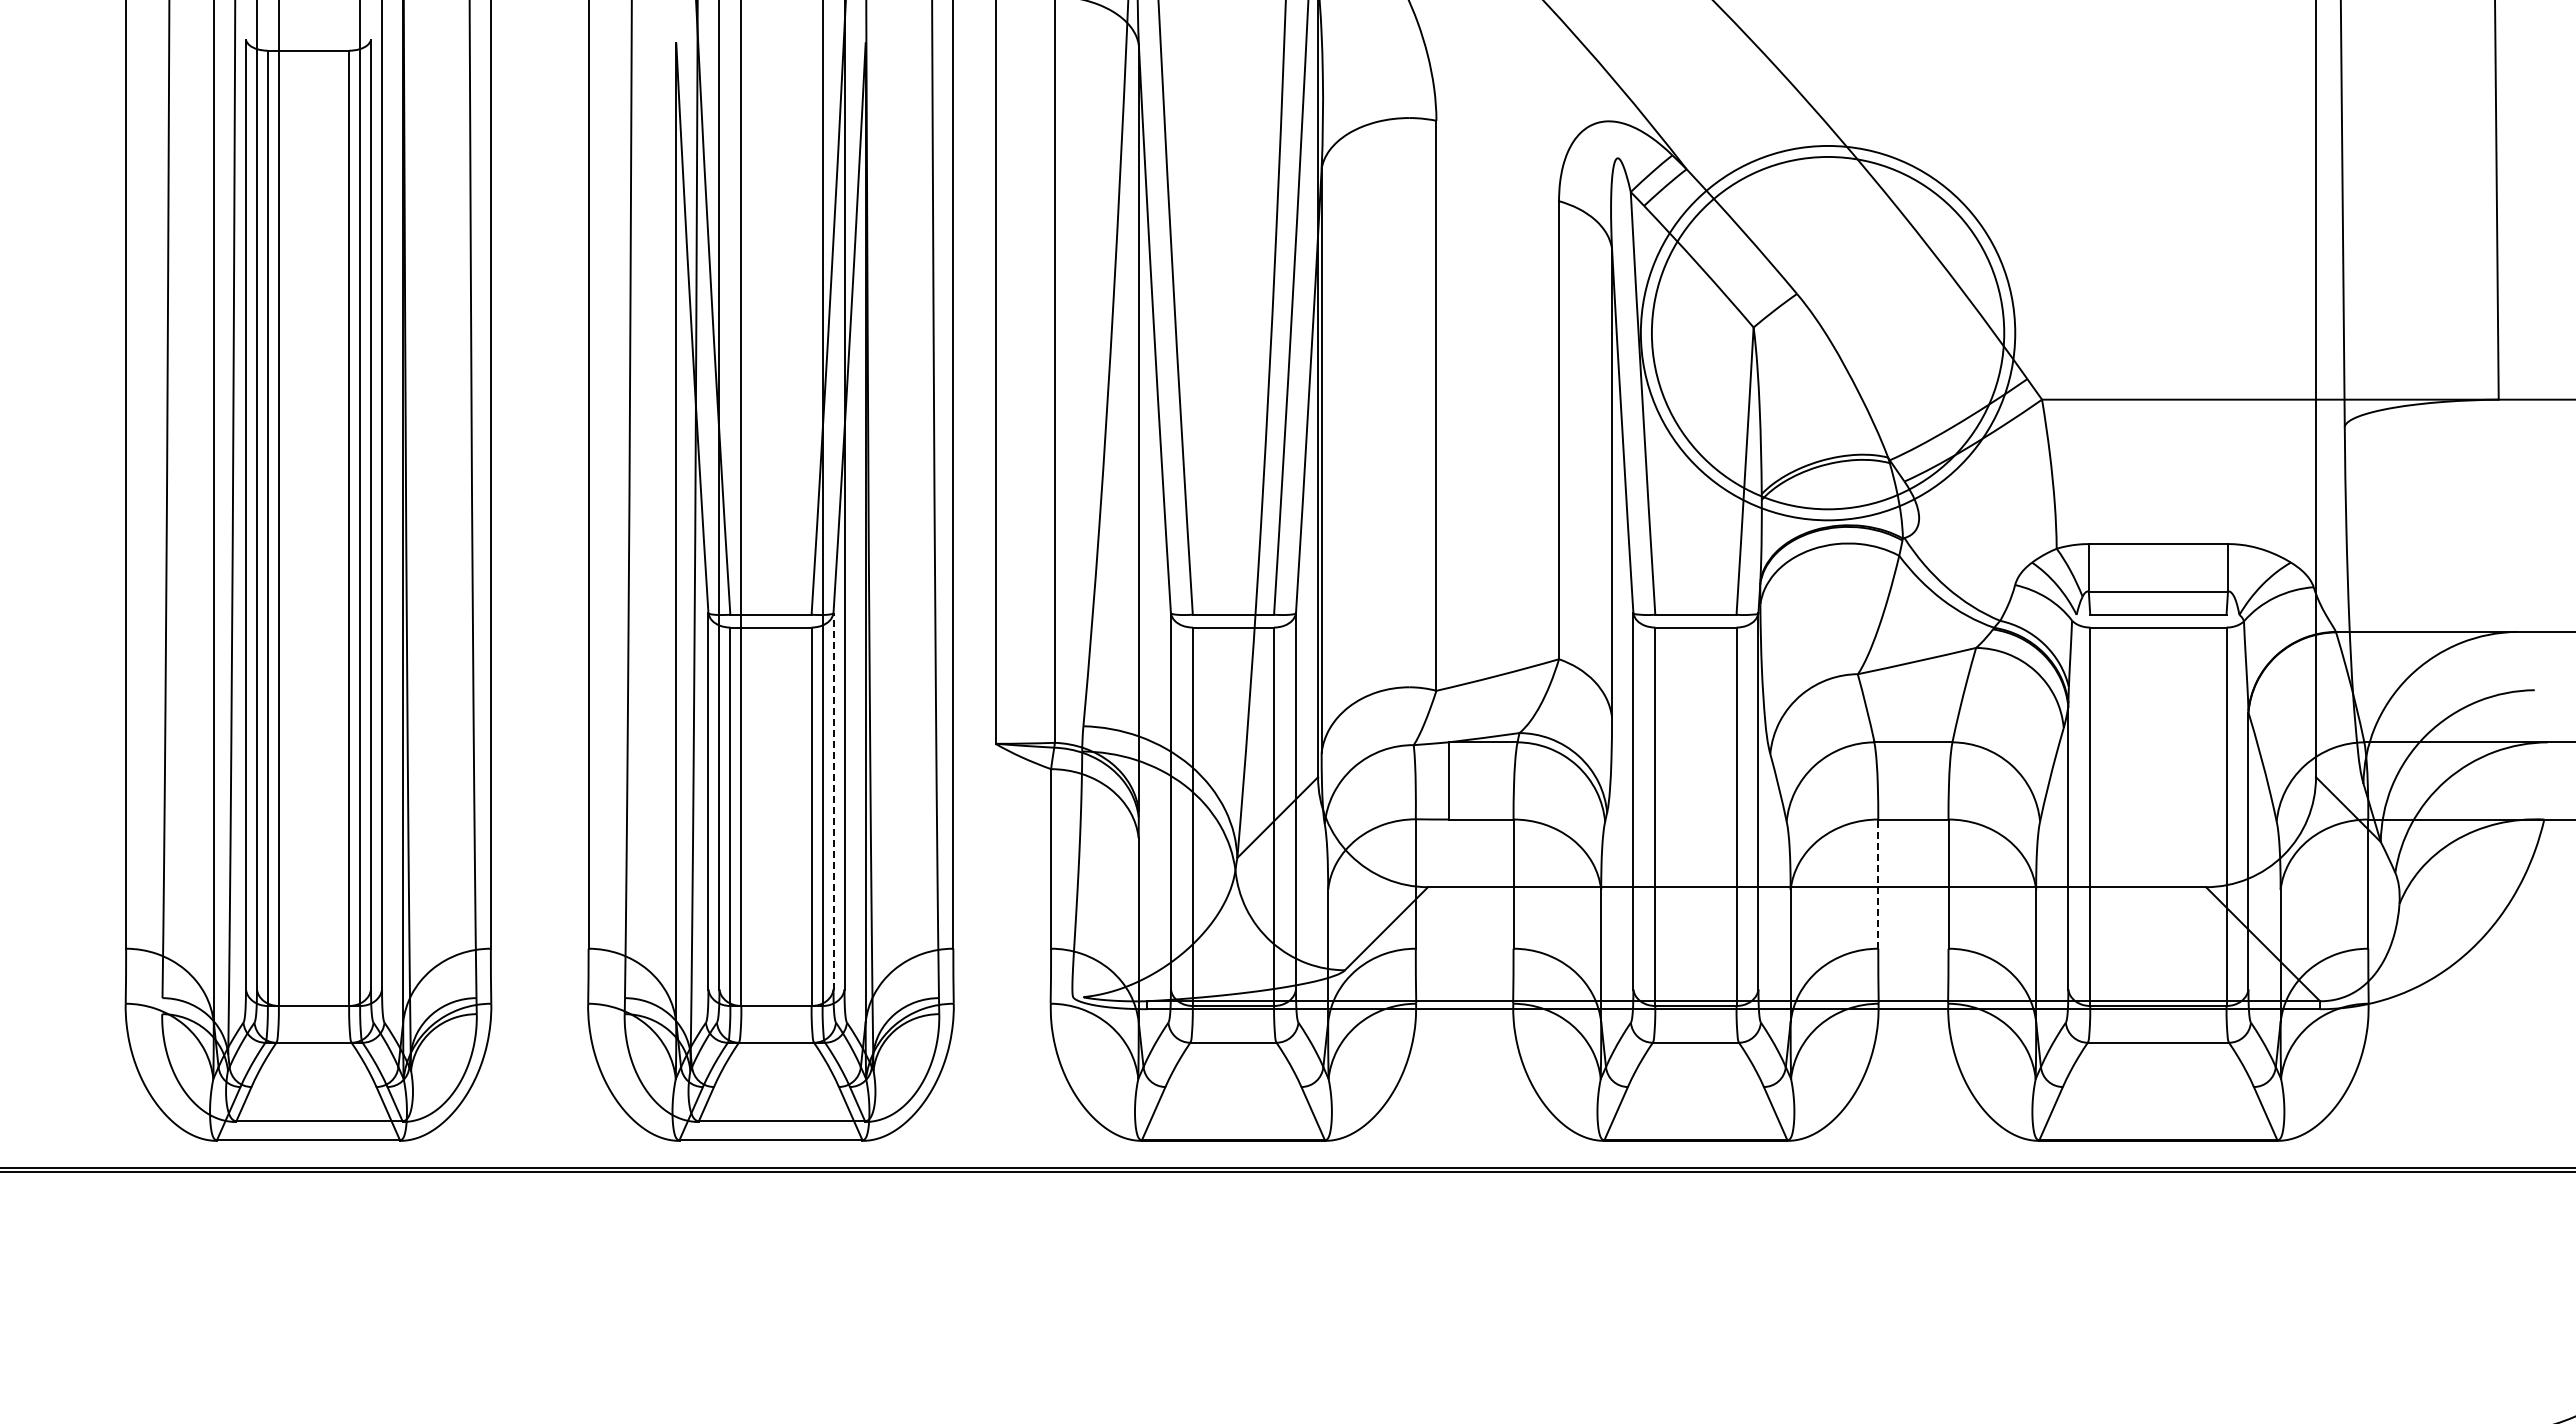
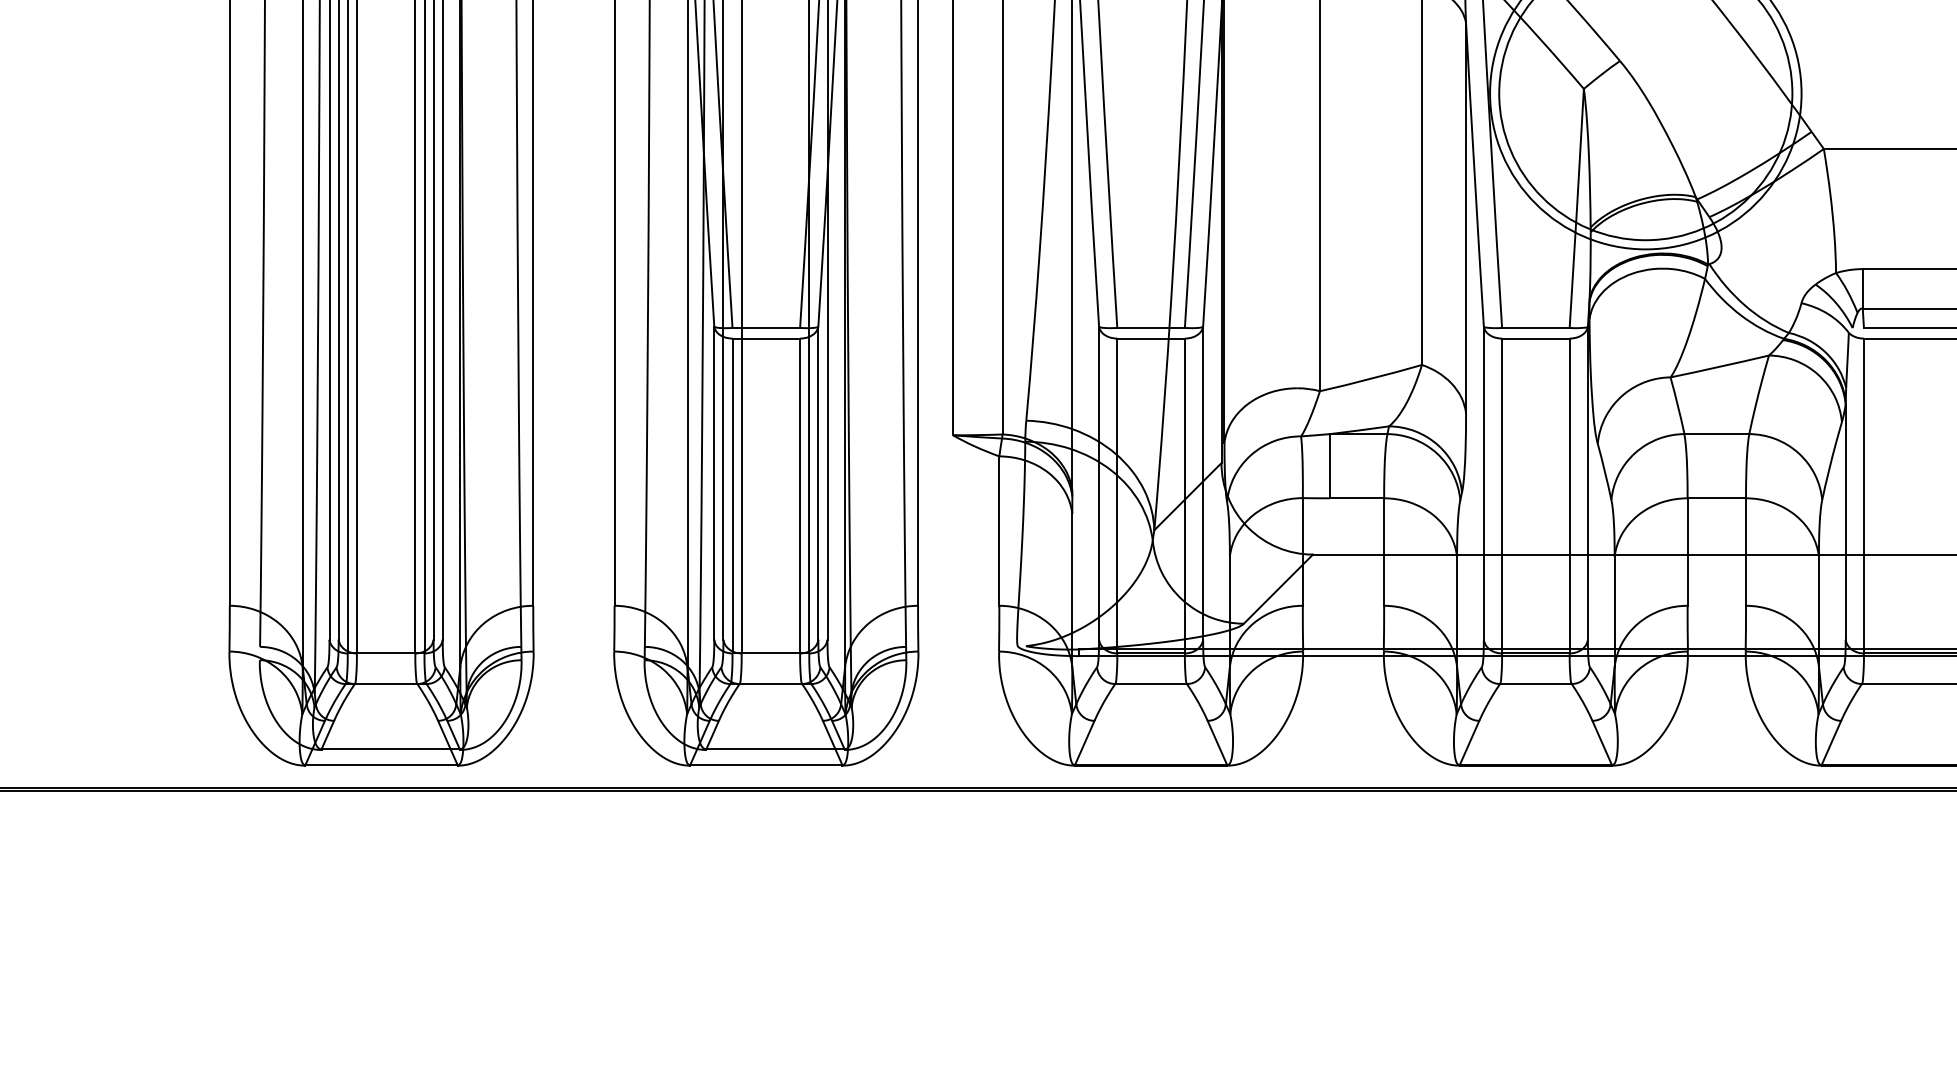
line: (833, 800) -> (818, 482), dashed -> solid
line: (1878, 884) -> (1687, 552), dashed -> solid

